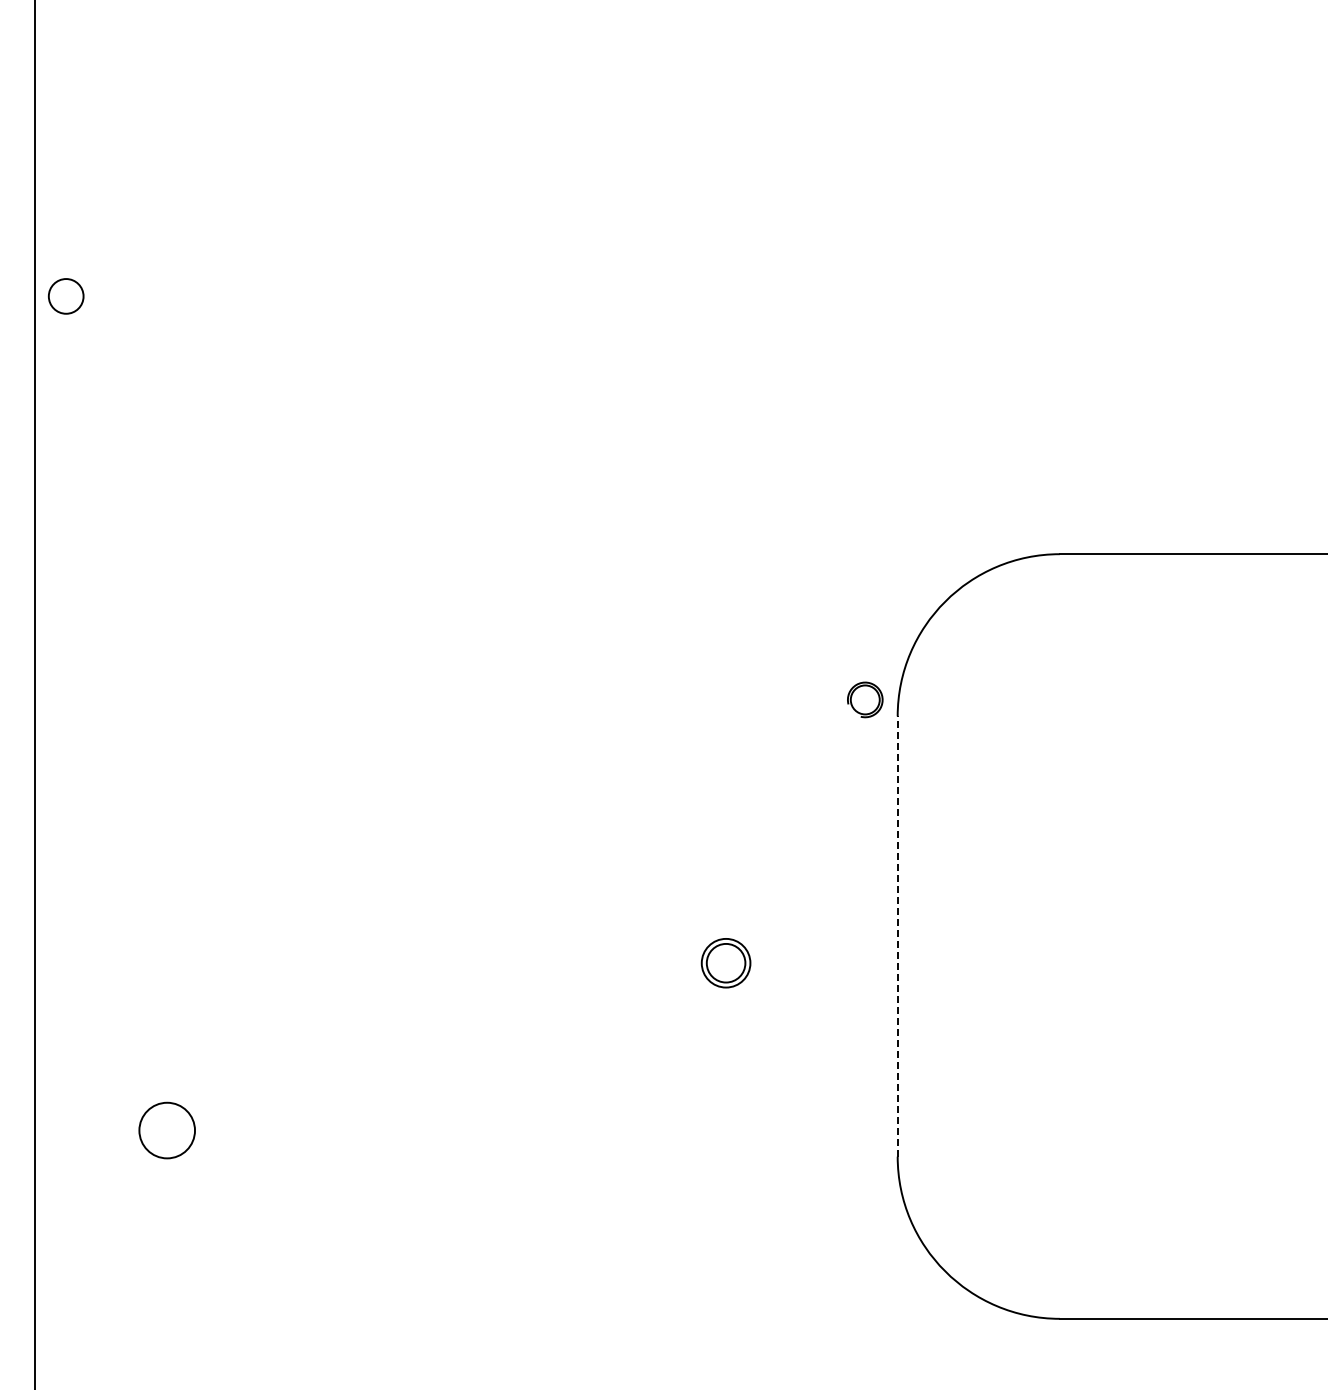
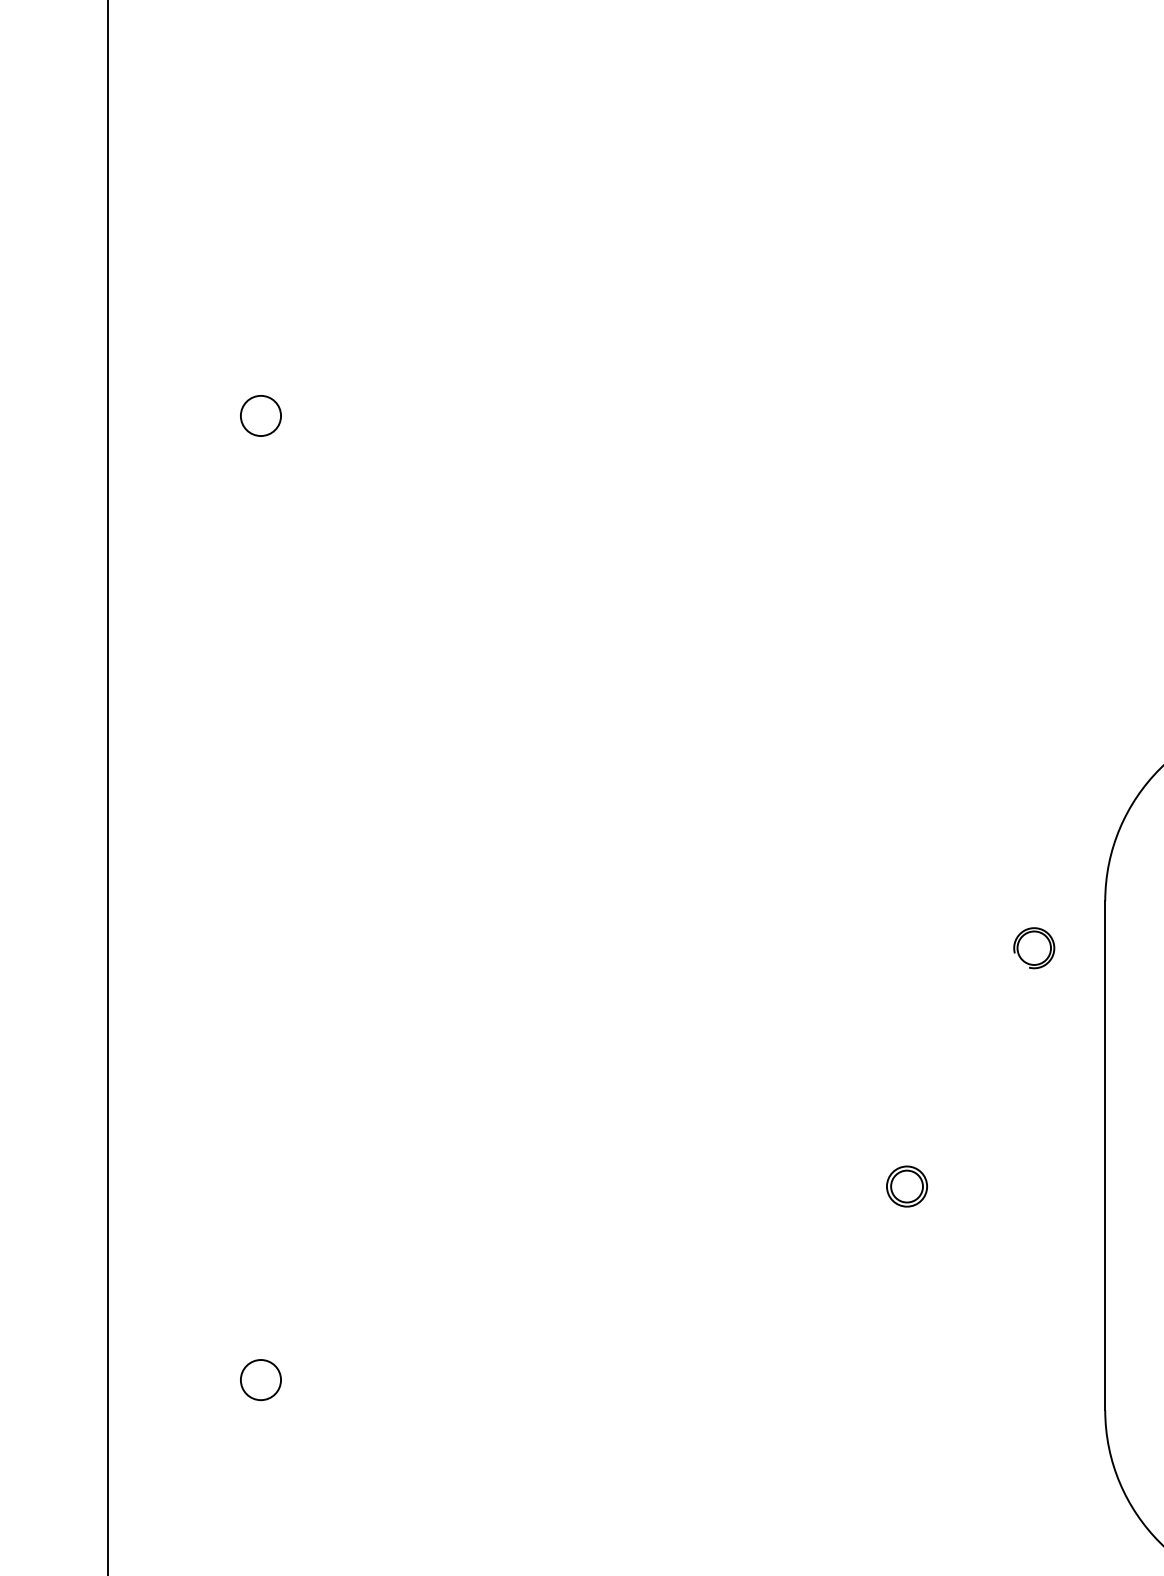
circle: (66, 296) -> (261, 416), moved
part: (865, 699) -> (1034, 947), moved
line: (897, 936) -> (1105, 1155), dashed -> solid
part: (726, 962) -> (907, 1185), size x0.71
circle: (166, 1130) -> (260, 1379), size x0.62

